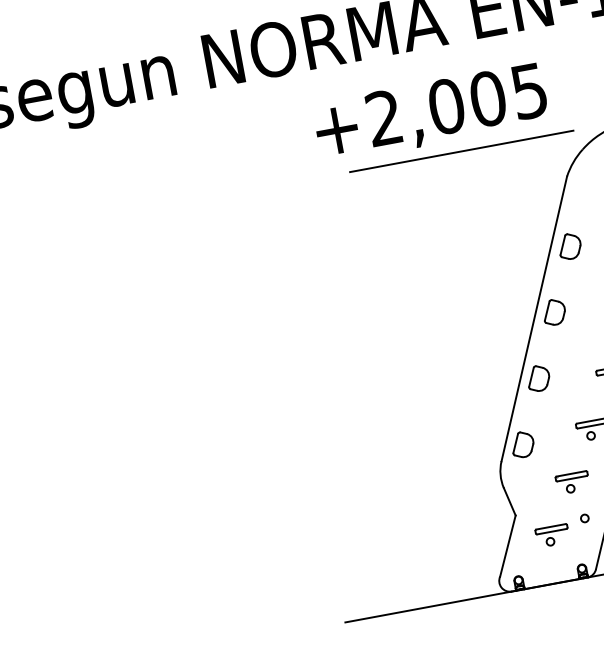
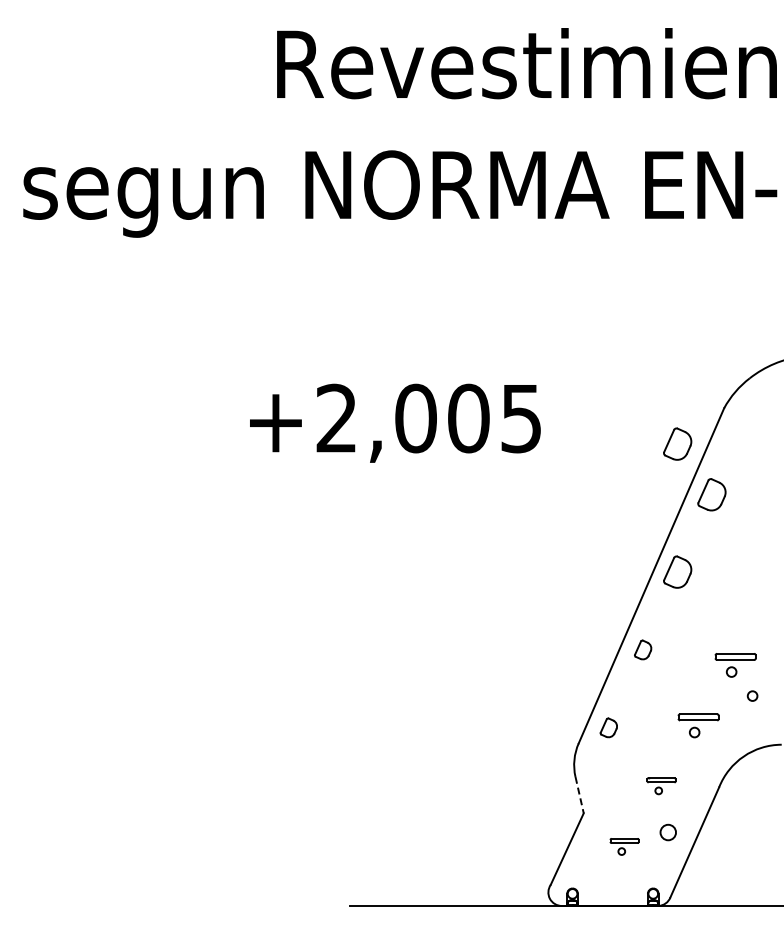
text: (431, 112) -> (395, 422), moved
line: (461, 151) -> (600, 353), removed
part: (535, 211) -> (677, 443), added
part: (537, 378) -> (642, 649), size x0.6
part: (522, 444) -> (608, 727), size x0.6
part: (572, 482) -> (661, 785), size x0.7
line: (509, 502) -> (579, 795), solid -> dashed
circle: (584, 518) -> (667, 832), size x1.6
part: (552, 535) -> (624, 846), size x0.7

